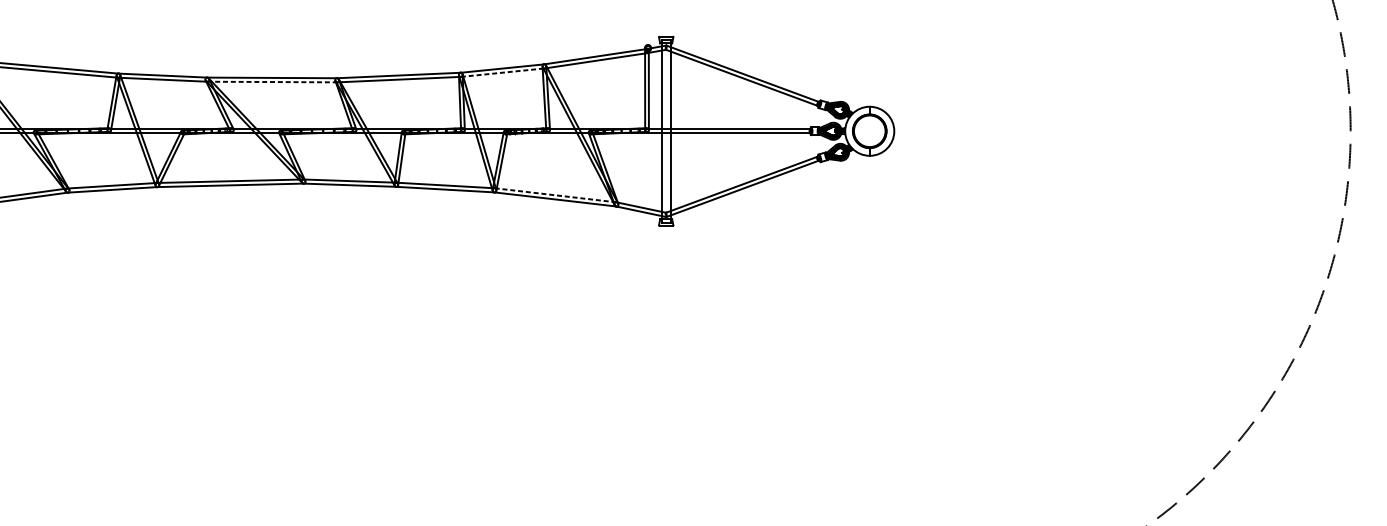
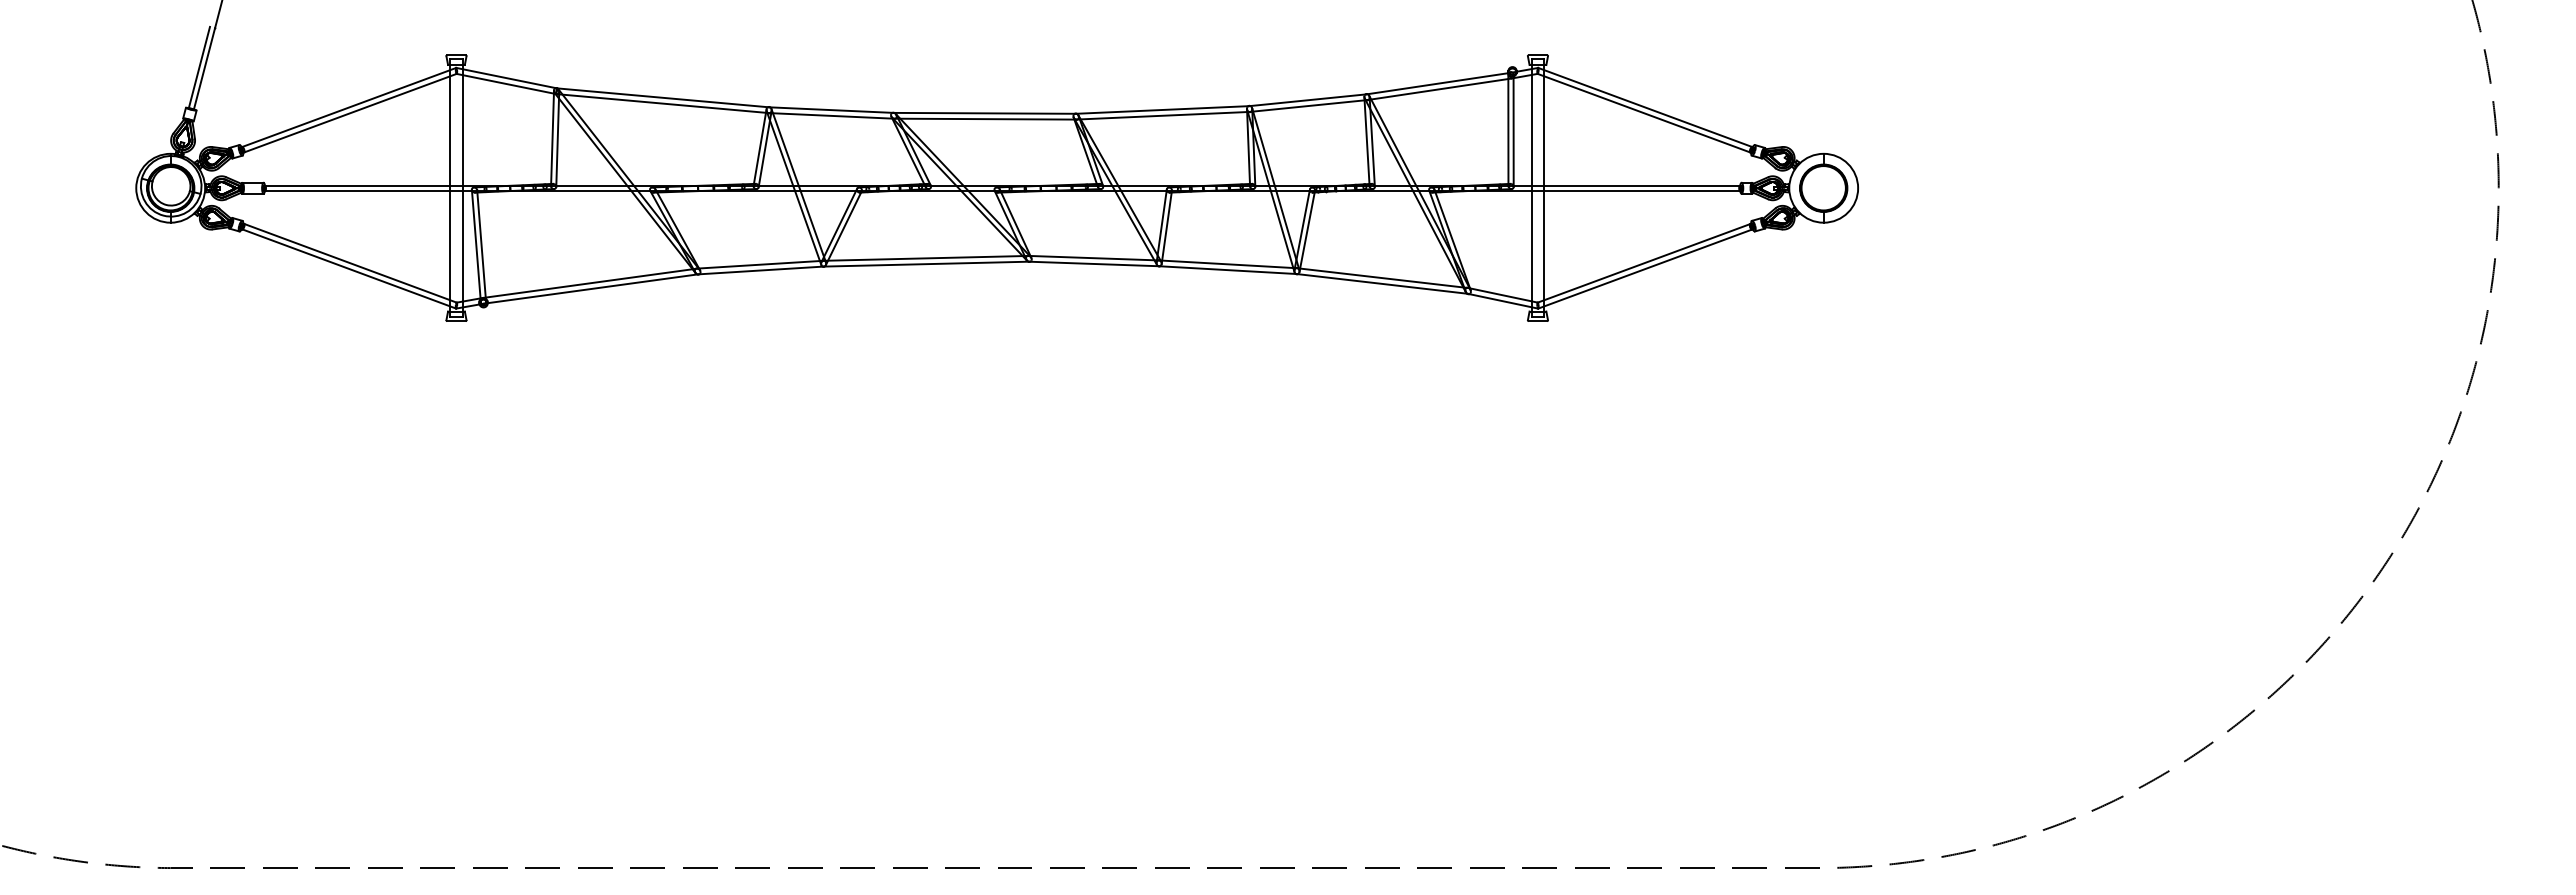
line: (503, 72) -> (1309, 105), dashed -> solid
line: (272, 82) -> (985, 119), dashed -> solid
line: (556, 195) -> (1383, 278), dashed -> solid

